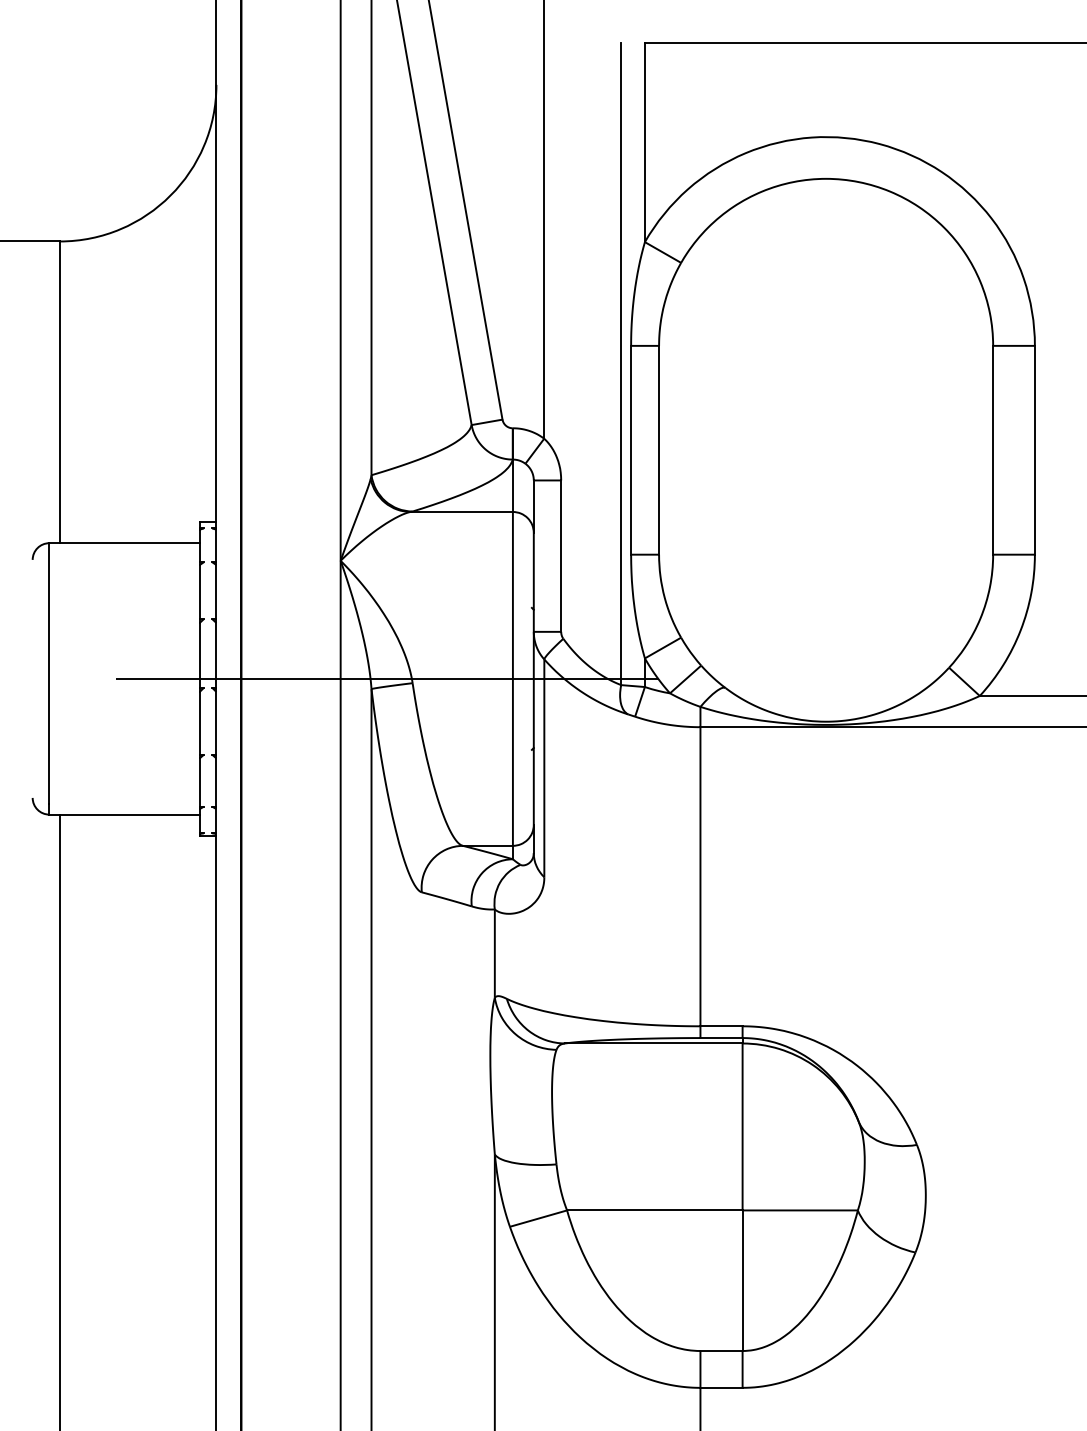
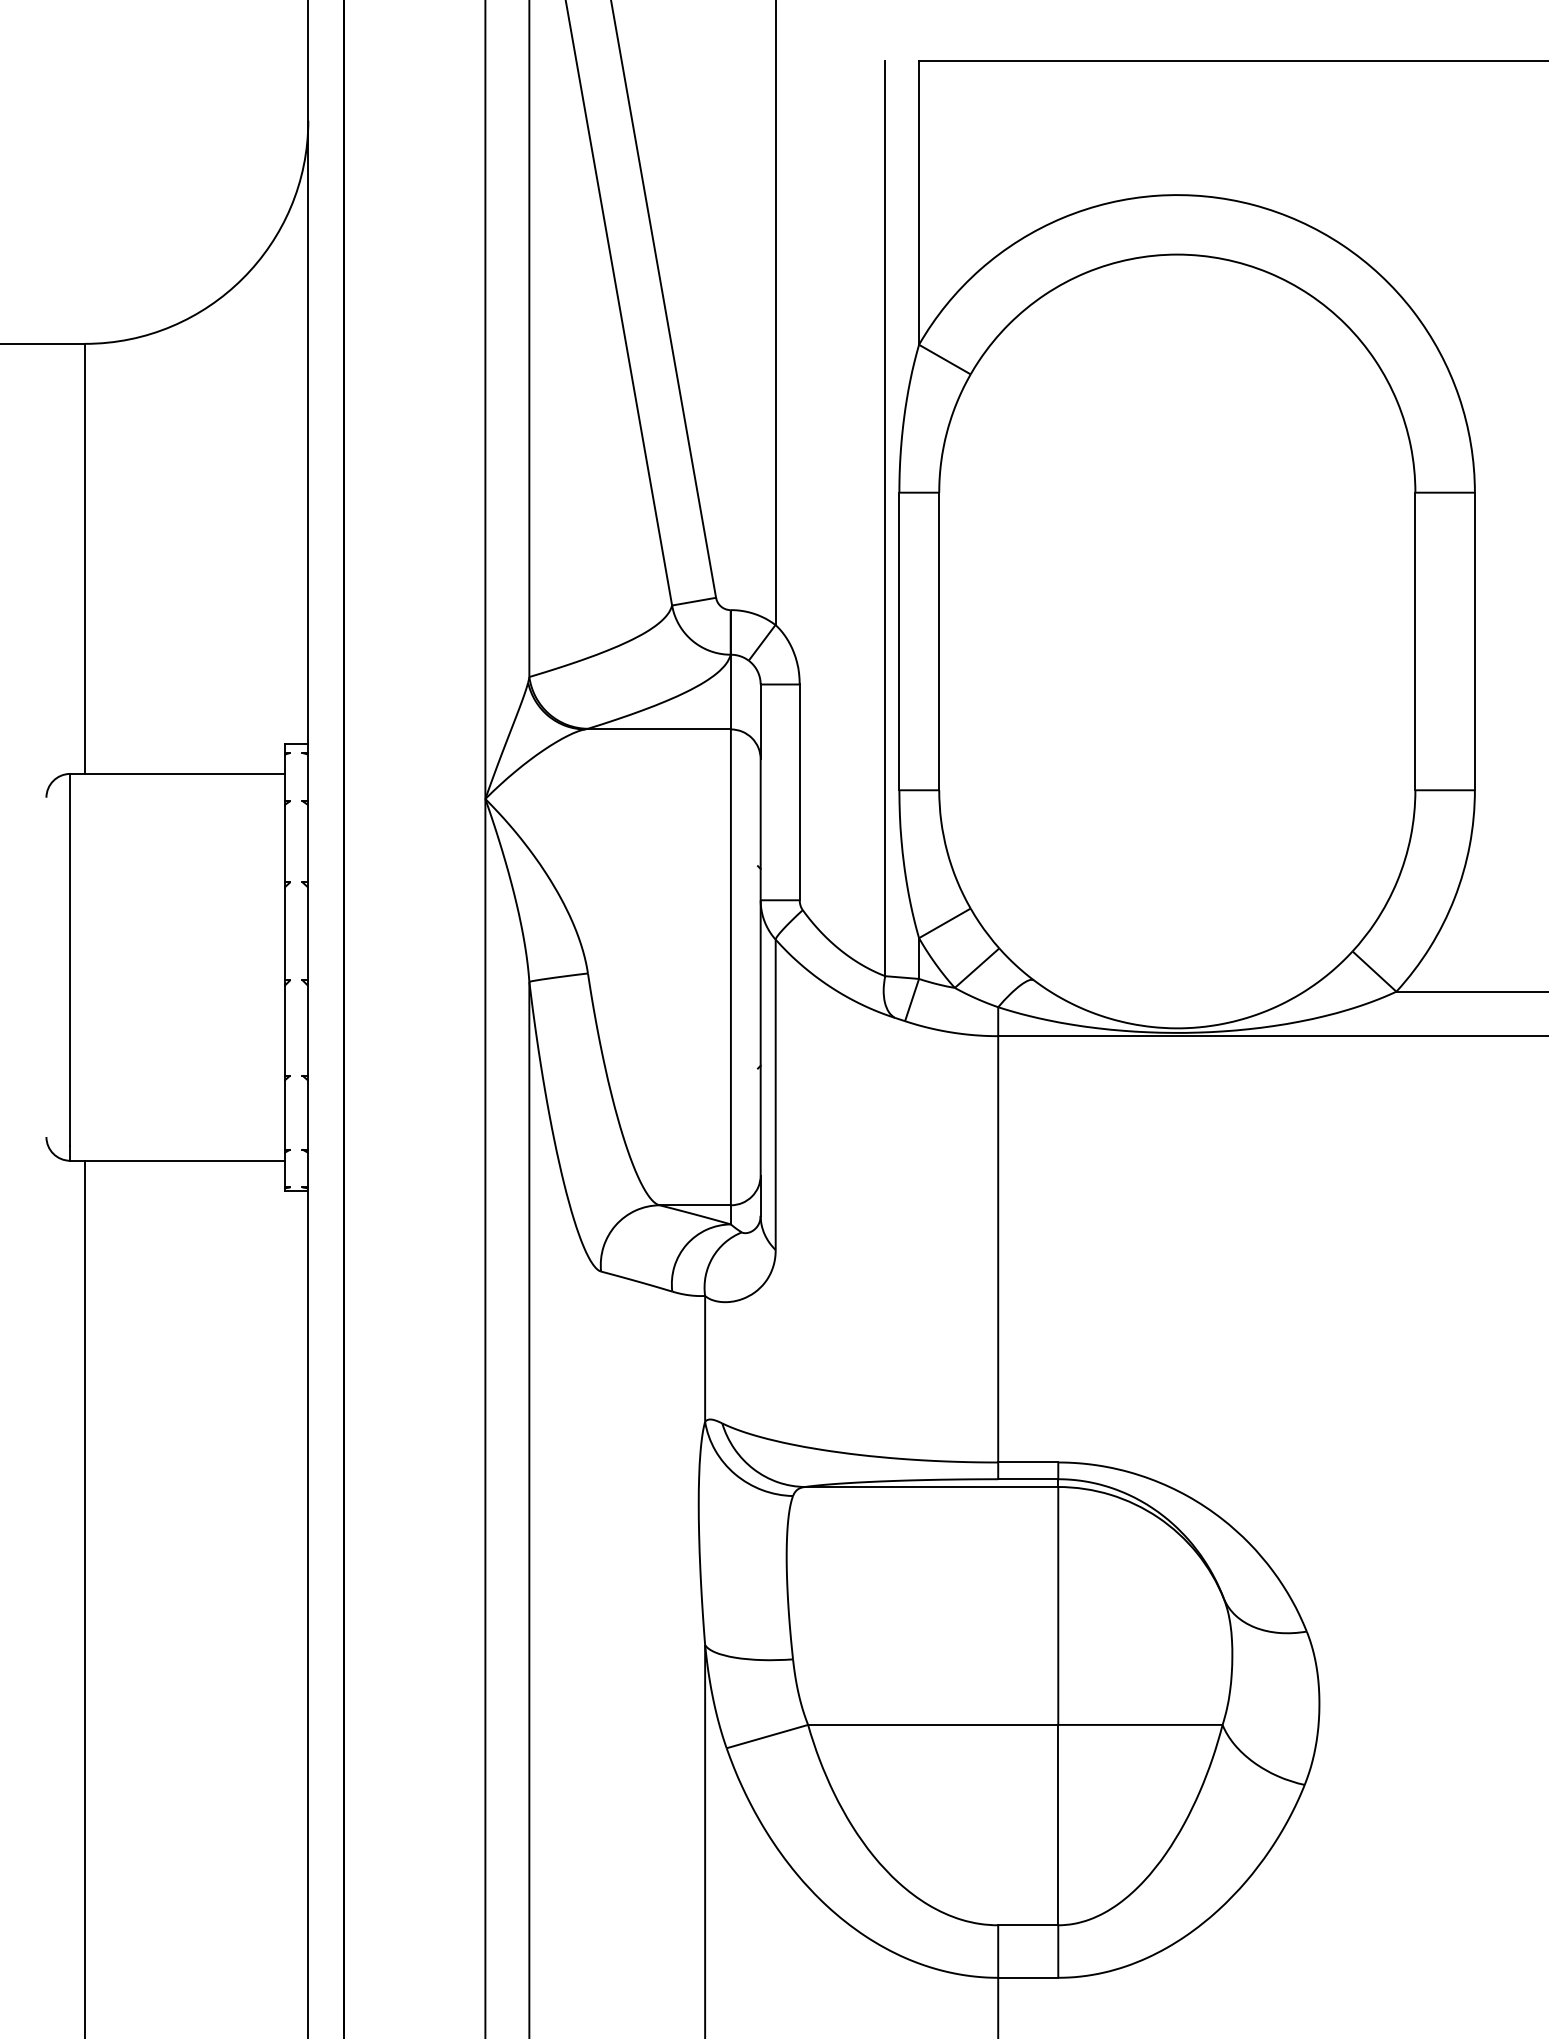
line: (387, 679) -> (552, 967), removed

